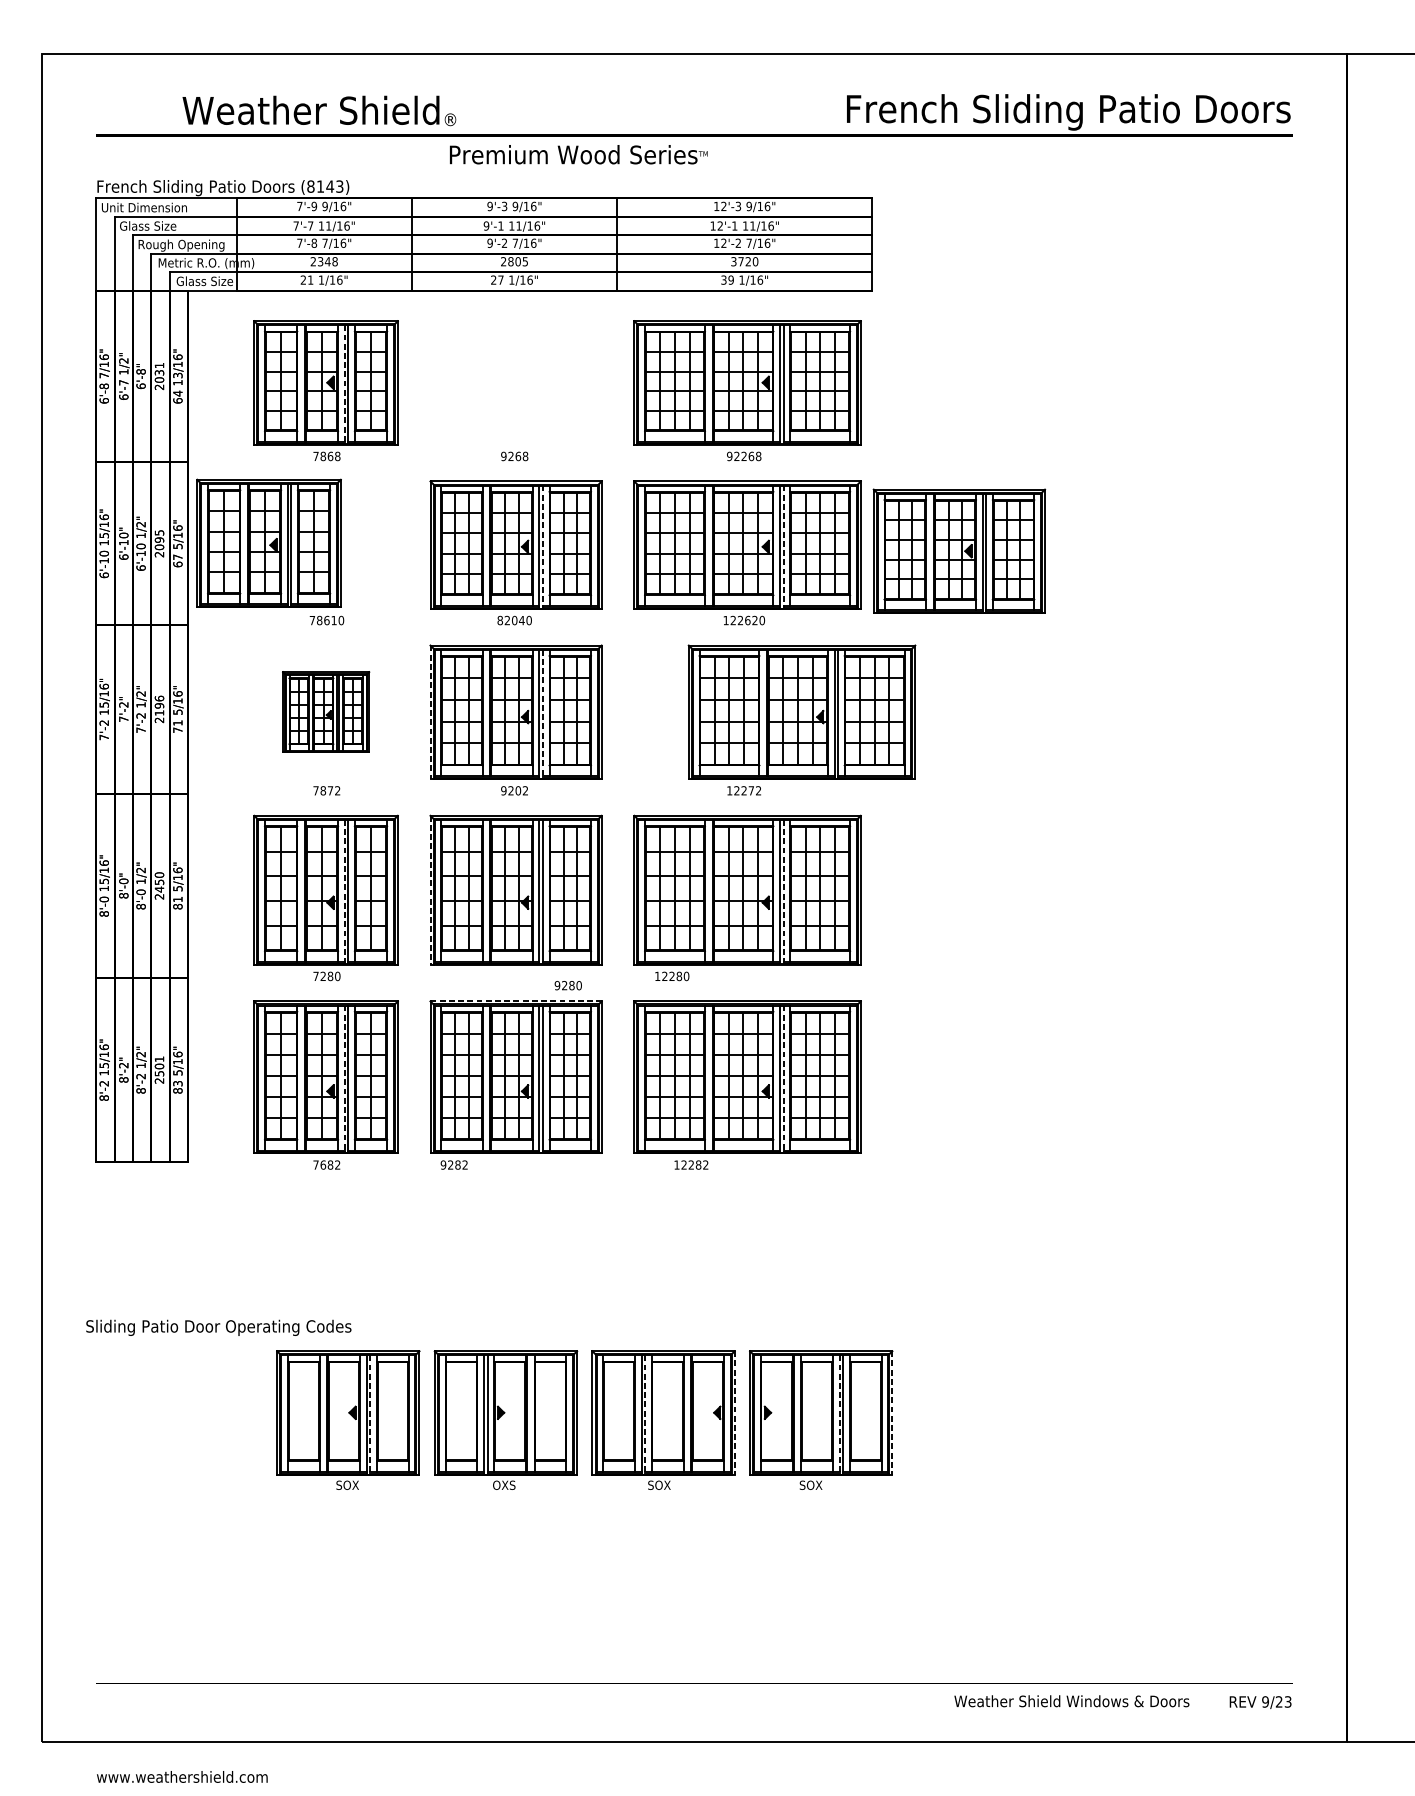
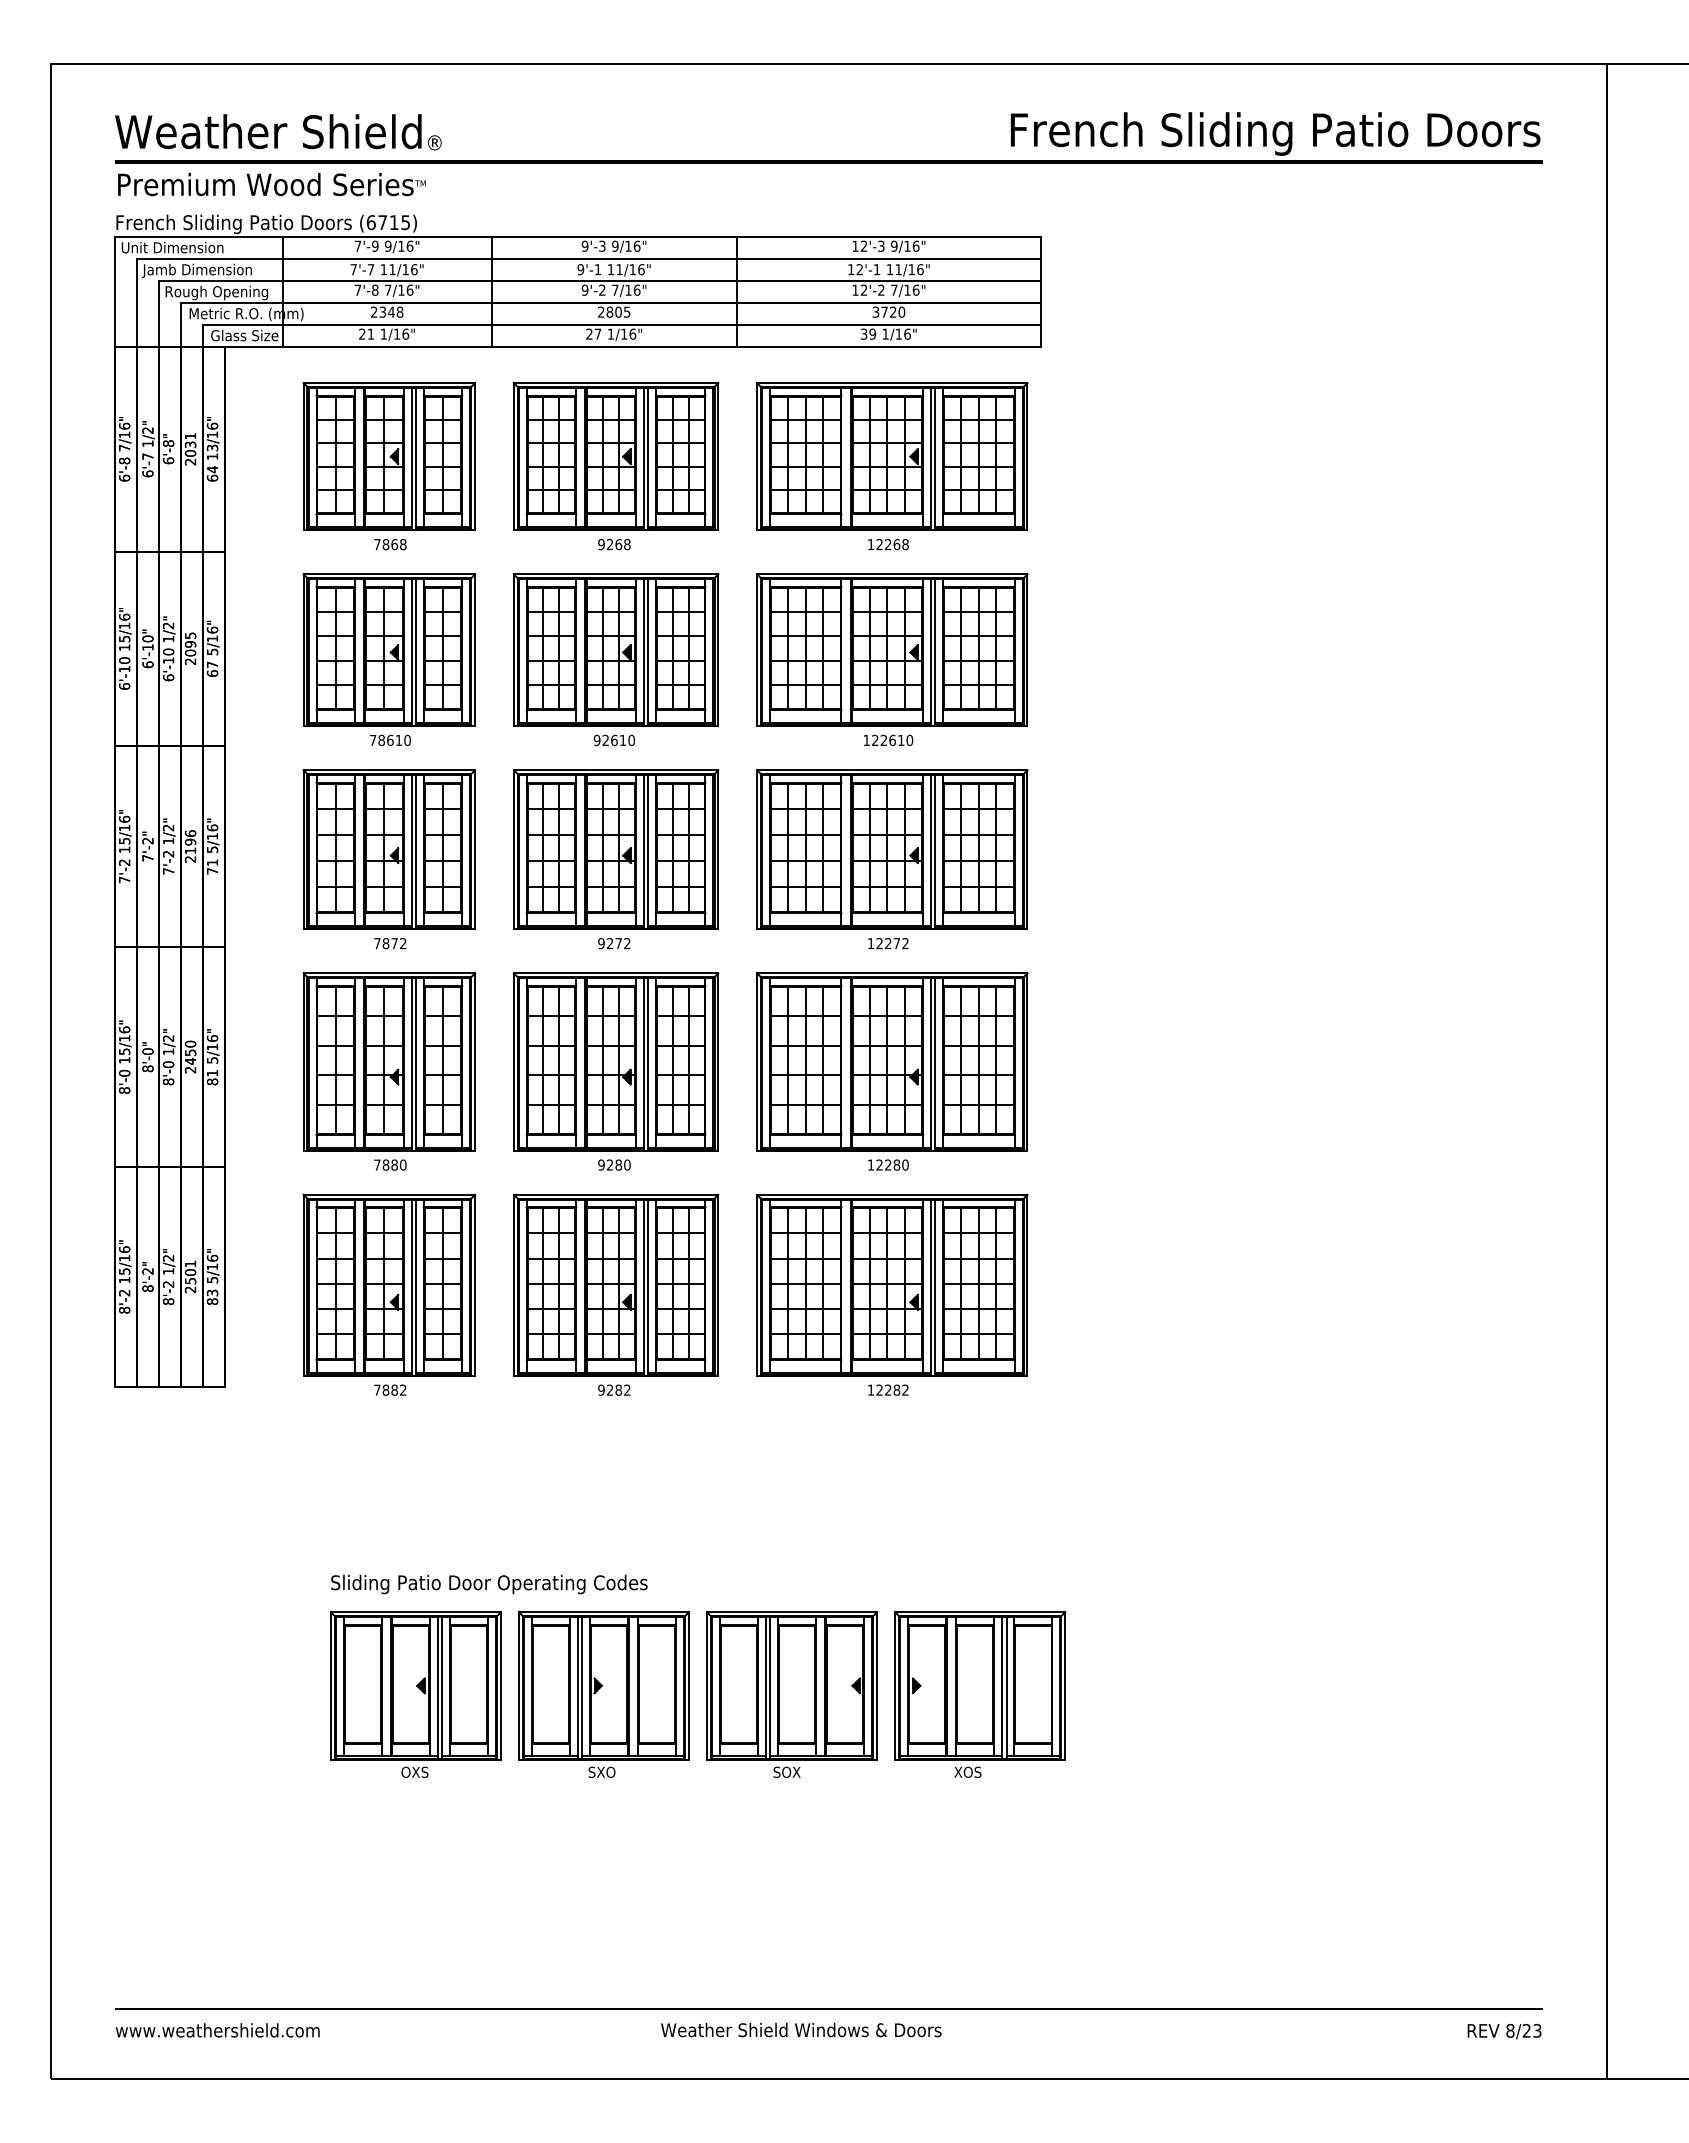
text: (319, 111) -> (278, 132), moved
text: (578, 154) -> (271, 184), moved
text: (324, 186) -> (387, 222), (8143) -> (6715)
text: (164, 226) -> (196, 270), Glass Size -> Jamb Dimension
line: (344, 385) -> (411, 459), dashed -> solid
text: (729, 456) -> (870, 544), 92268 -> 12268
part: (269, 542) -> (389, 649), moved
line: (543, 547) -> (648, 653), dashed -> solid
line: (783, 547) -> (935, 653), dashed -> solid
part: (958, 551) -> (615, 456), moved
text: (755, 619) -> (901, 739), 122620 -> 122610
text: (510, 620) -> (609, 740), 82040 -> 92610
part: (326, 711) -> (389, 849), size x1.67
line: (430, 711) -> (513, 849), dashed -> solid
part: (802, 711) -> (892, 849), moved
line: (543, 714) -> (648, 852), dashed -> solid
text: (518, 790) -> (618, 943), 9202 -> 9272
line: (430, 890) -> (513, 1062), dashed -> solid
line: (344, 892) -> (411, 1065), dashed -> solid
line: (783, 892) -> (935, 1065), dashed -> solid
text: (322, 975) -> (385, 1164), 7280 -> 7880
text: (672, 975) -> (888, 1164), moved
text: (568, 985) -> (614, 1164), moved
line: (516, 1001) -> (616, 1194), dashed -> solid
line: (344, 1079) -> (411, 1288), dashed -> solid
line: (783, 1079) -> (935, 1288), dashed -> solid
text: (322, 1164) -> (385, 1389), 7682 -> 7882
text: (454, 1164) -> (614, 1389), moved
text: (691, 1164) -> (888, 1389), moved
text: (218, 1327) -> (489, 1584), moved
line: (735, 1413) -> (877, 1686), dashed -> solid
line: (892, 1413) -> (1065, 1686), dashed -> solid
line: (370, 1415) -> (442, 1688), dashed -> solid
line: (645, 1415) -> (770, 1688), dashed -> solid
line: (839, 1415) -> (1002, 1688), dashed -> solid
text: (347, 1484) -> (414, 1771), SOX -> OXS
text: (503, 1484) -> (601, 1771), OXS -> SXO
text: (810, 1484) -> (967, 1771), SOX -> XOS
text: (1072, 1700) -> (801, 2029), moved
text: (1265, 1701) -> (1510, 2030), 9/23 -> 8/23
text: (182, 1777) -> (217, 2030), moved

